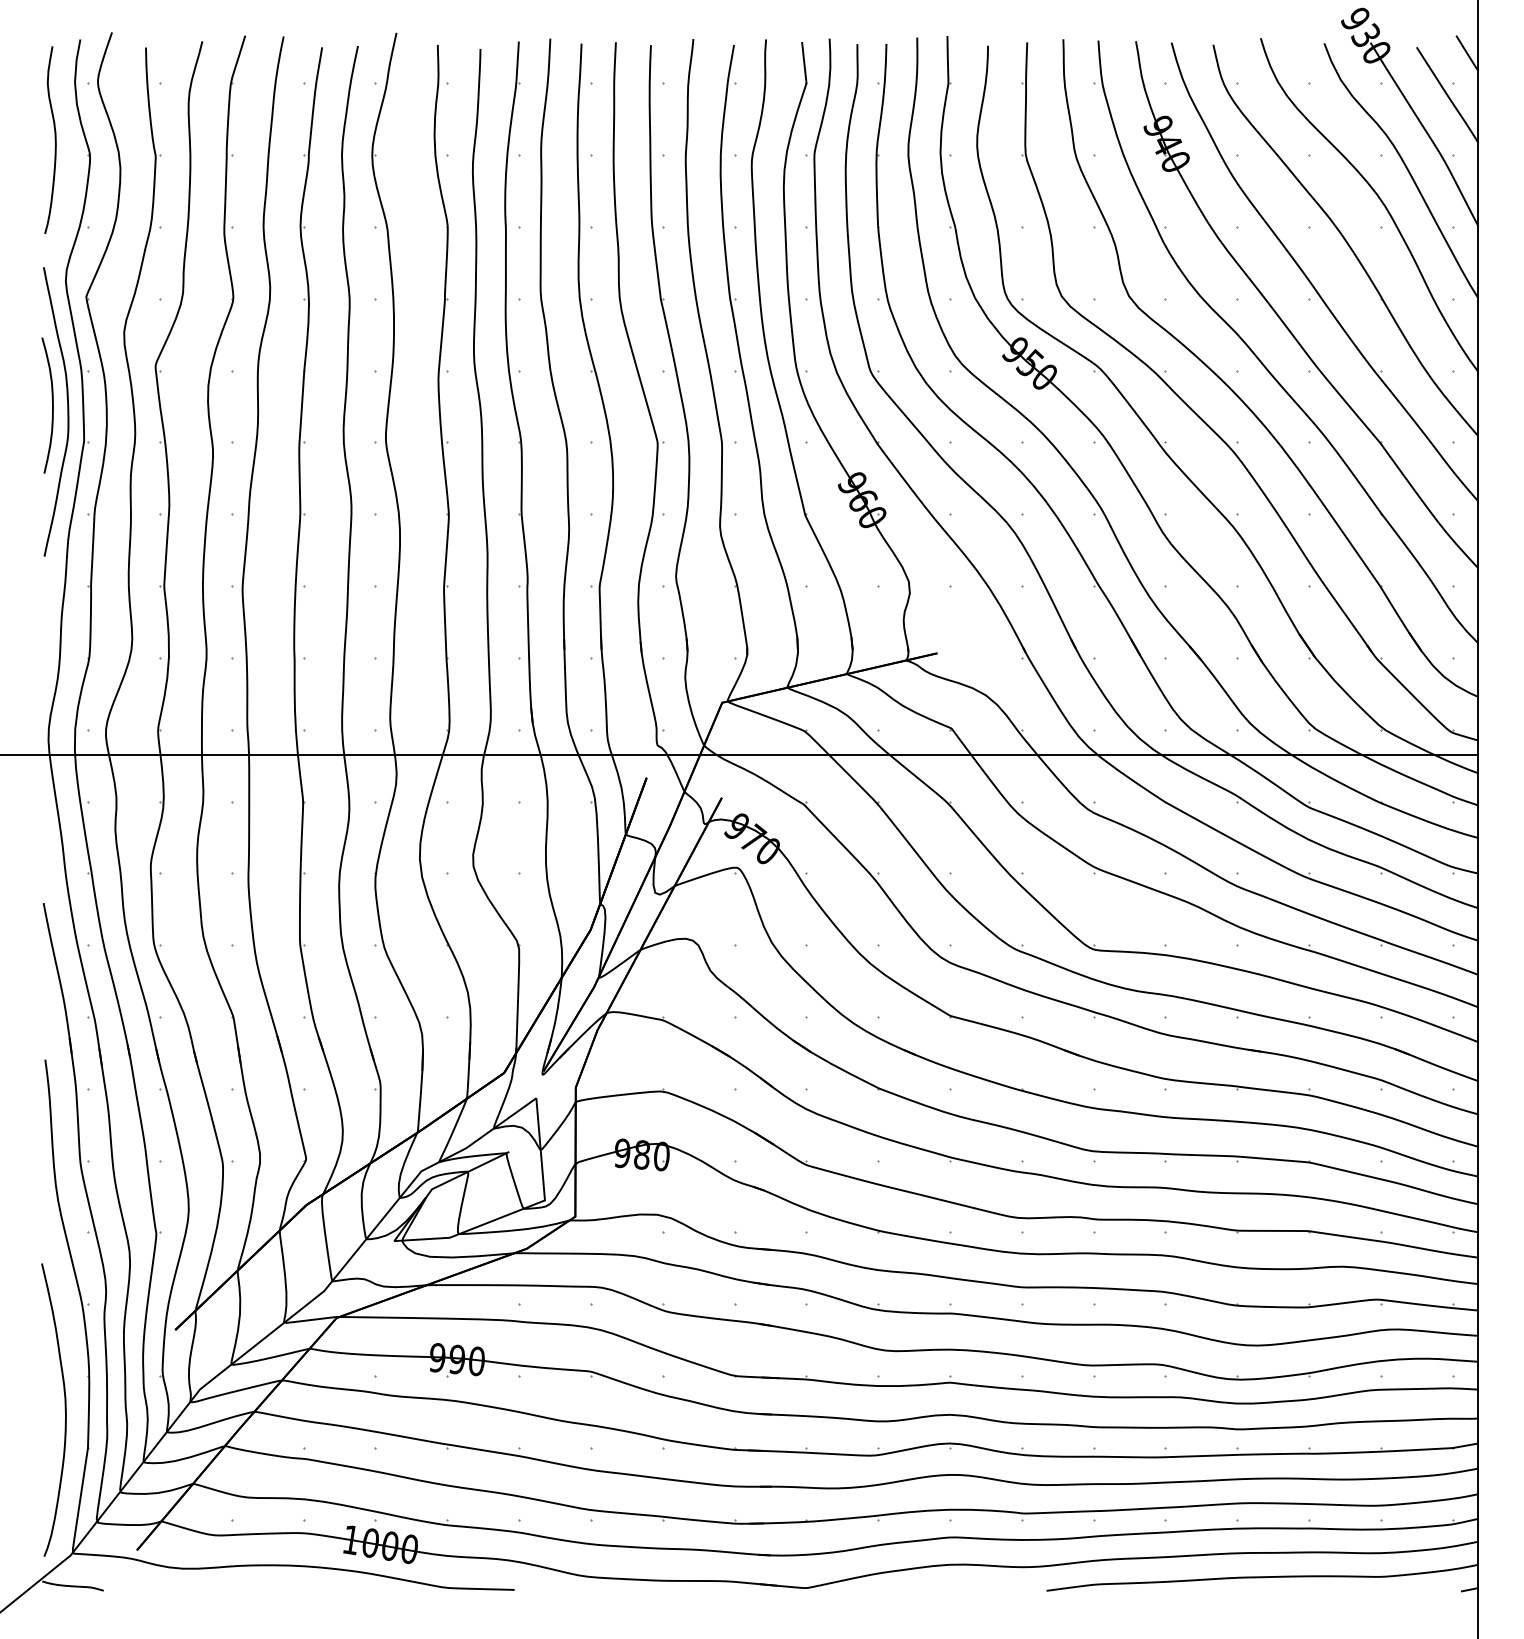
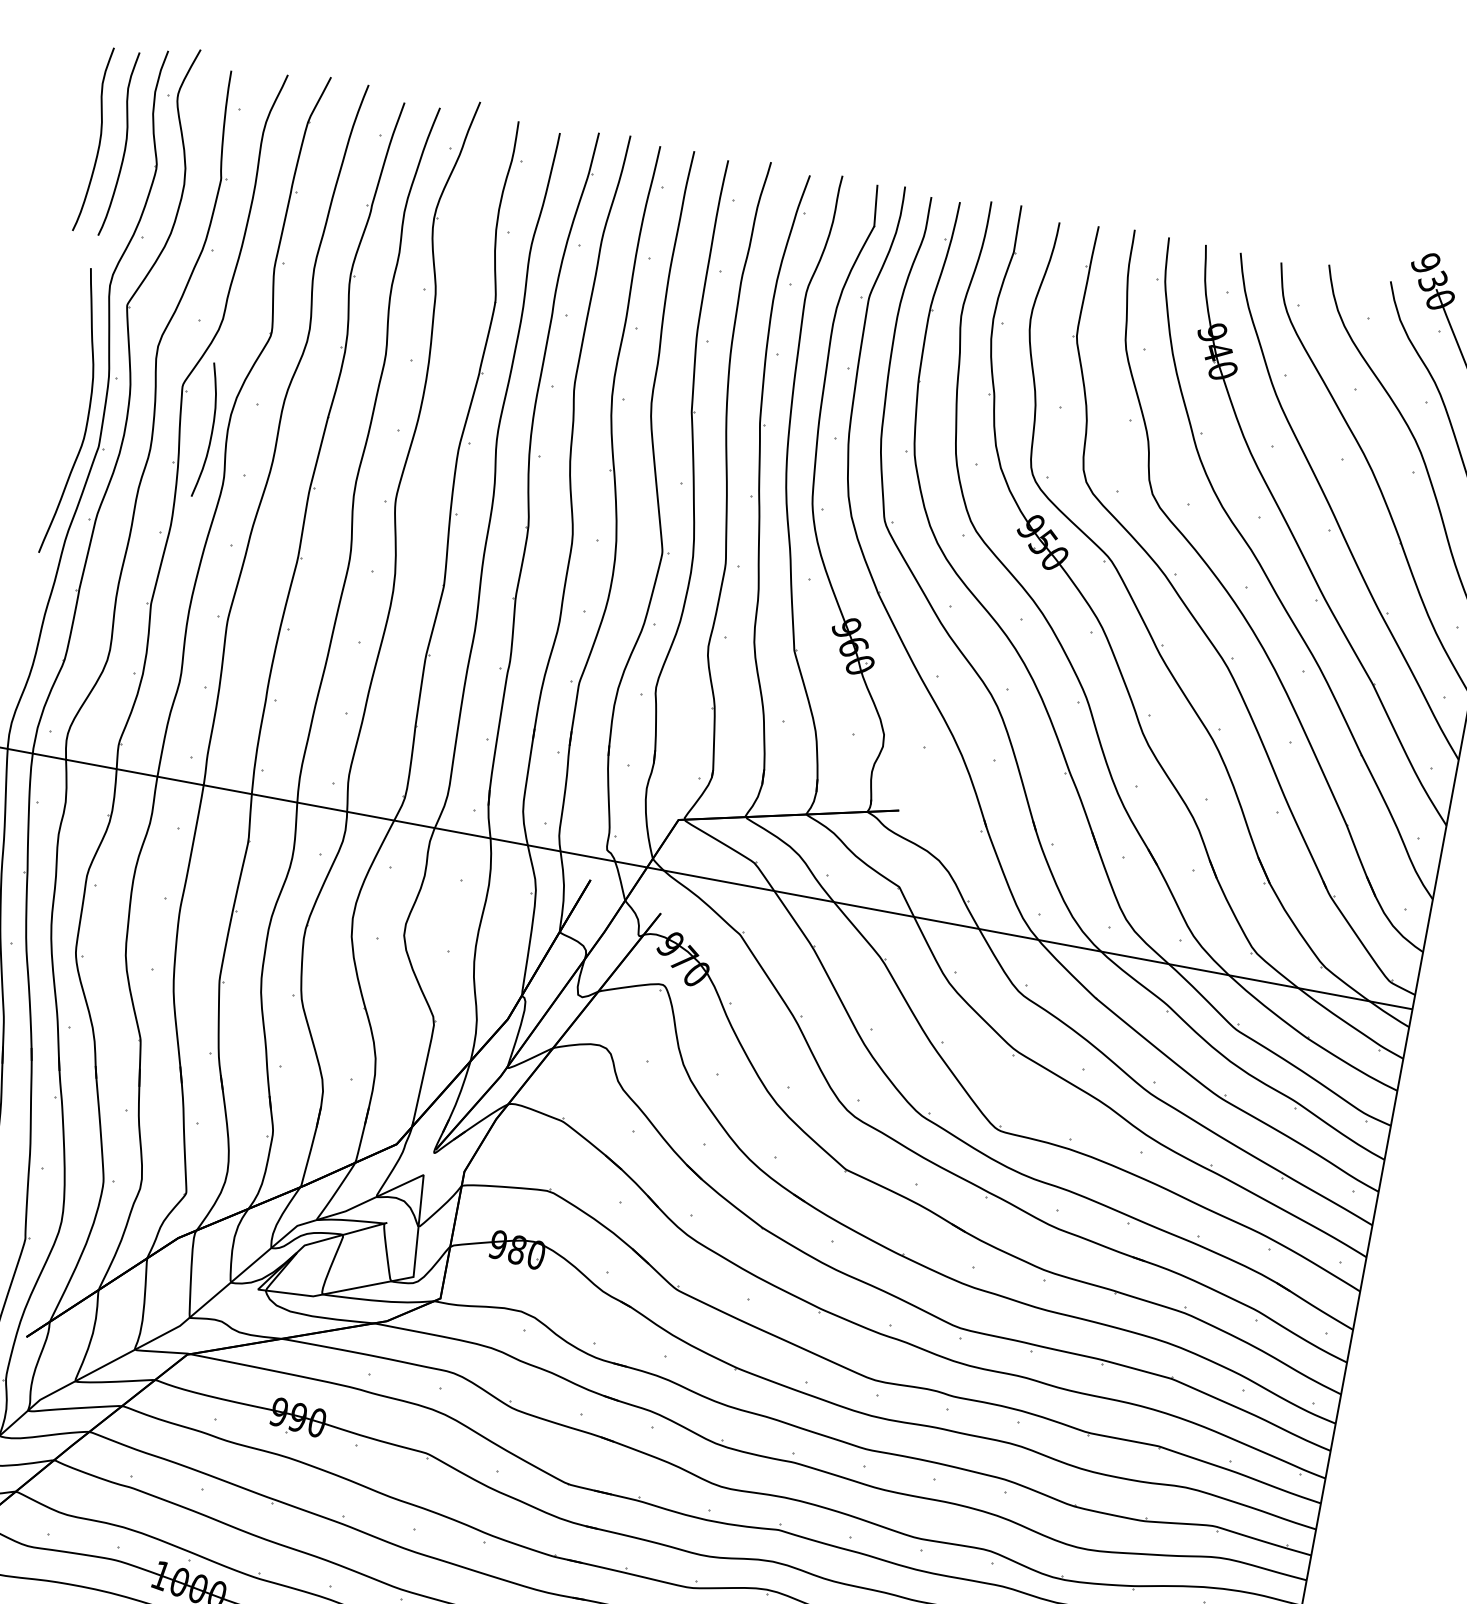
curve: (28, 139) -> (99, 139), added
curve: (52, 405) -> (211, 431), moved

